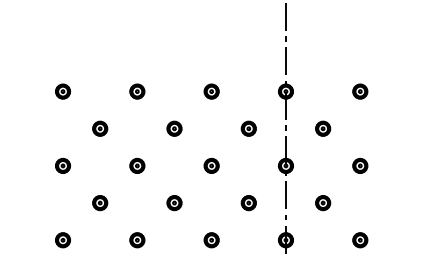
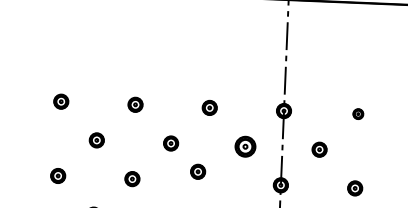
part: (360, 91) -> (358, 114), size x0.7
part: (248, 128) -> (245, 146), size x1.4
part: (211, 165) -> (197, 171), moved

